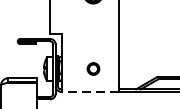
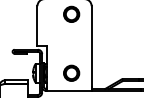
part: (93, 68) -> (71, 72), size x1.67
line: (89, 92) -> (68, 91), dashed -> solid

